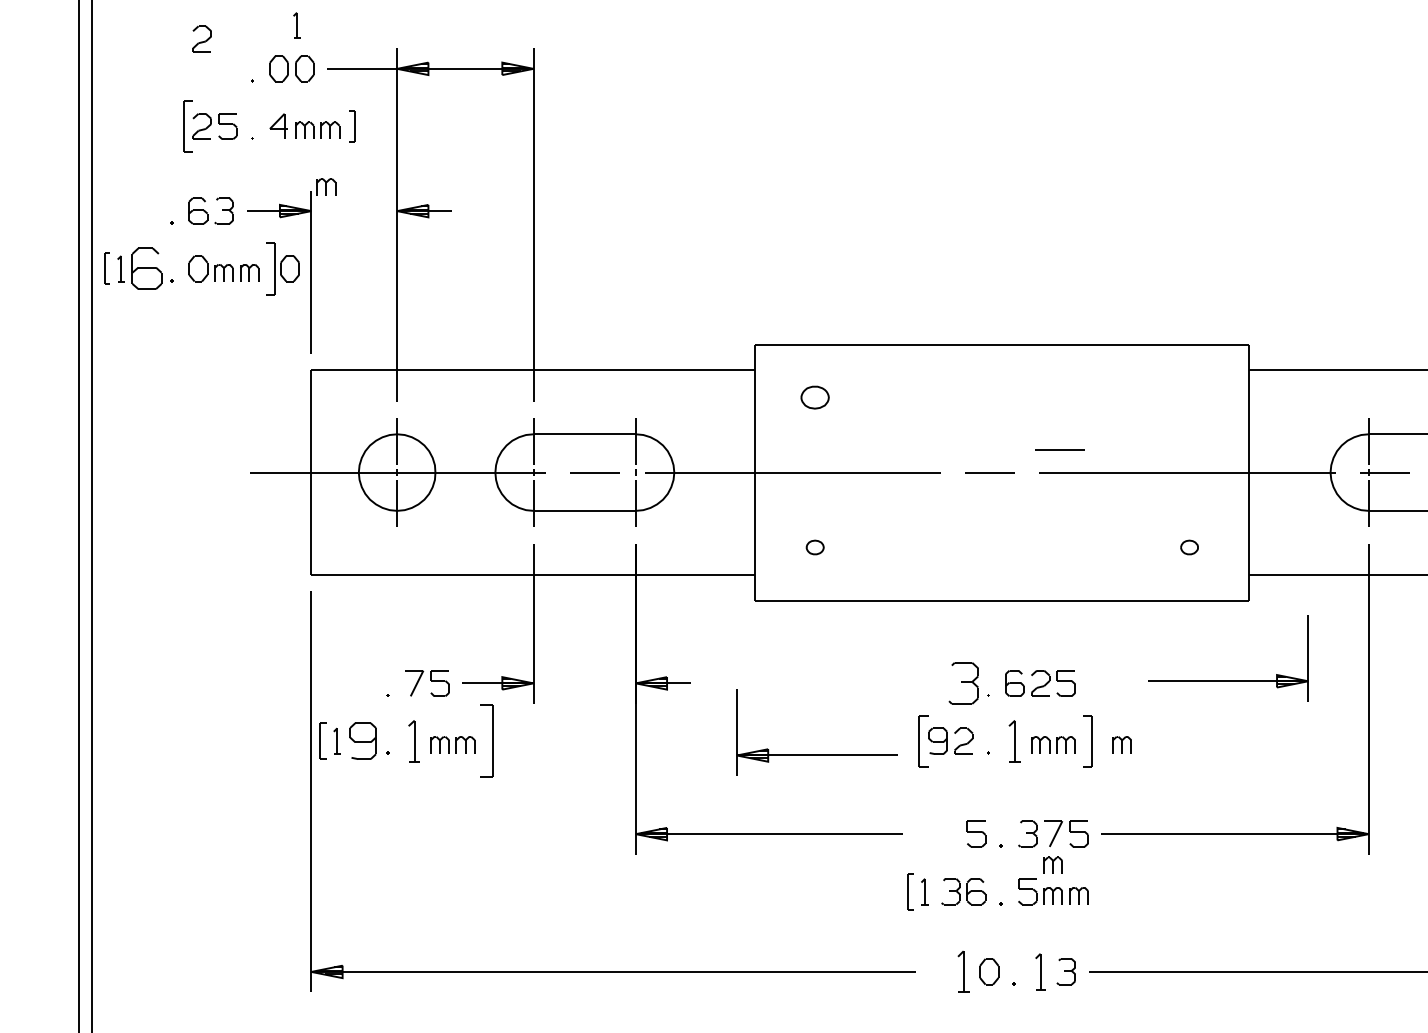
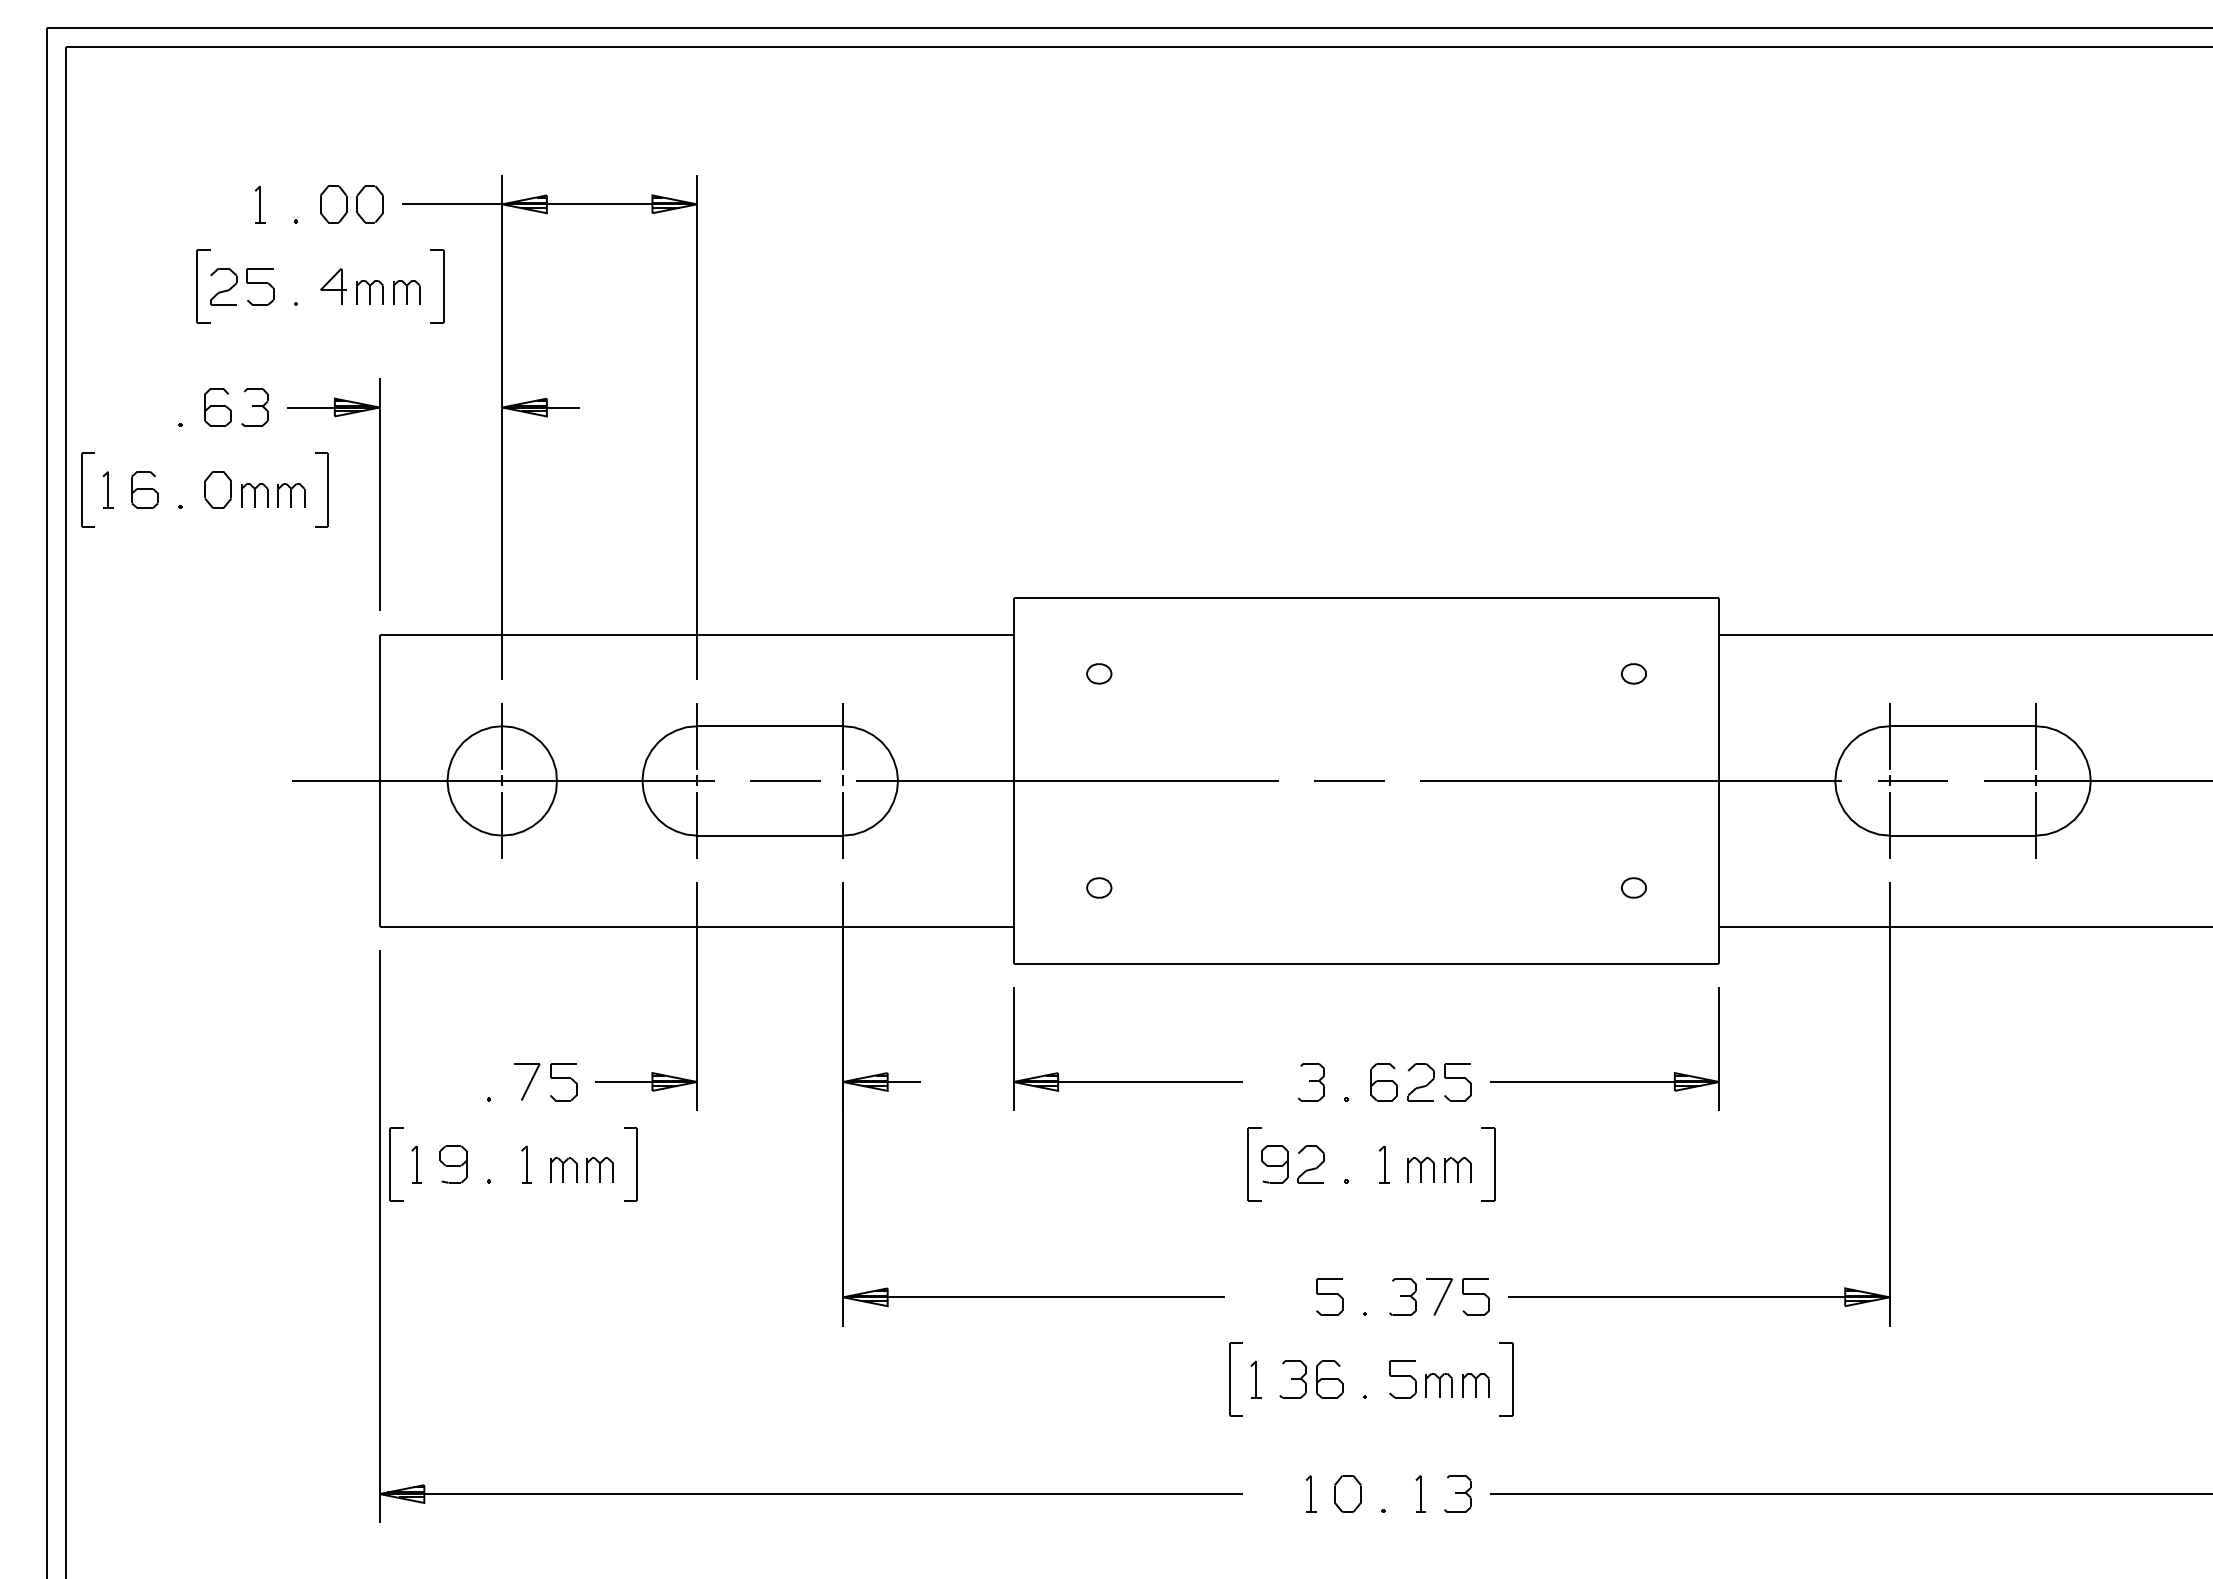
part: (297, 25) -> (260, 204), moved
part: (201, 38) -> (223, 161), removed
part: (351, 126) -> (437, 286), size x1.67
part: (325, 187) -> (400, 373), removed
part: (106, 268) -> (87, 489), size x1.67
part: (146, 268) -> (144, 489), size x0.62
part: (289, 268) -> (348, 489), removed
part: (815, 397) -> (1099, 673), size x0.62
part: (1189, 397) -> (1633, 673), added
line: (1060, 449) -> (1449, 748), removed
part: (1227, 680) -> (1604, 1081), moved
part: (963, 683) -> (1311, 1082), size x0.62
part: (323, 741) -> (396, 1164), size x1.43
part: (363, 741) -> (453, 1164), size x0.71
part: (414, 741) -> (526, 1164), size x0.62
part: (486, 741) -> (630, 1164), size x0.71
part: (1014, 741) -> (1384, 1164), size x0.62
part: (1122, 744) -> (1537, 1169), removed
part: (816, 755) -> (1127, 1081), moved
part: (1052, 865) -> (1438, 1342), removed
part: (910, 891) -> (1235, 1379), size x1.43
part: (1100, 891) -> (1506, 1379), added
part: (963, 971) -> (1310, 1493), size x0.62
part: (1040, 971) -> (1420, 1493), size x0.71

